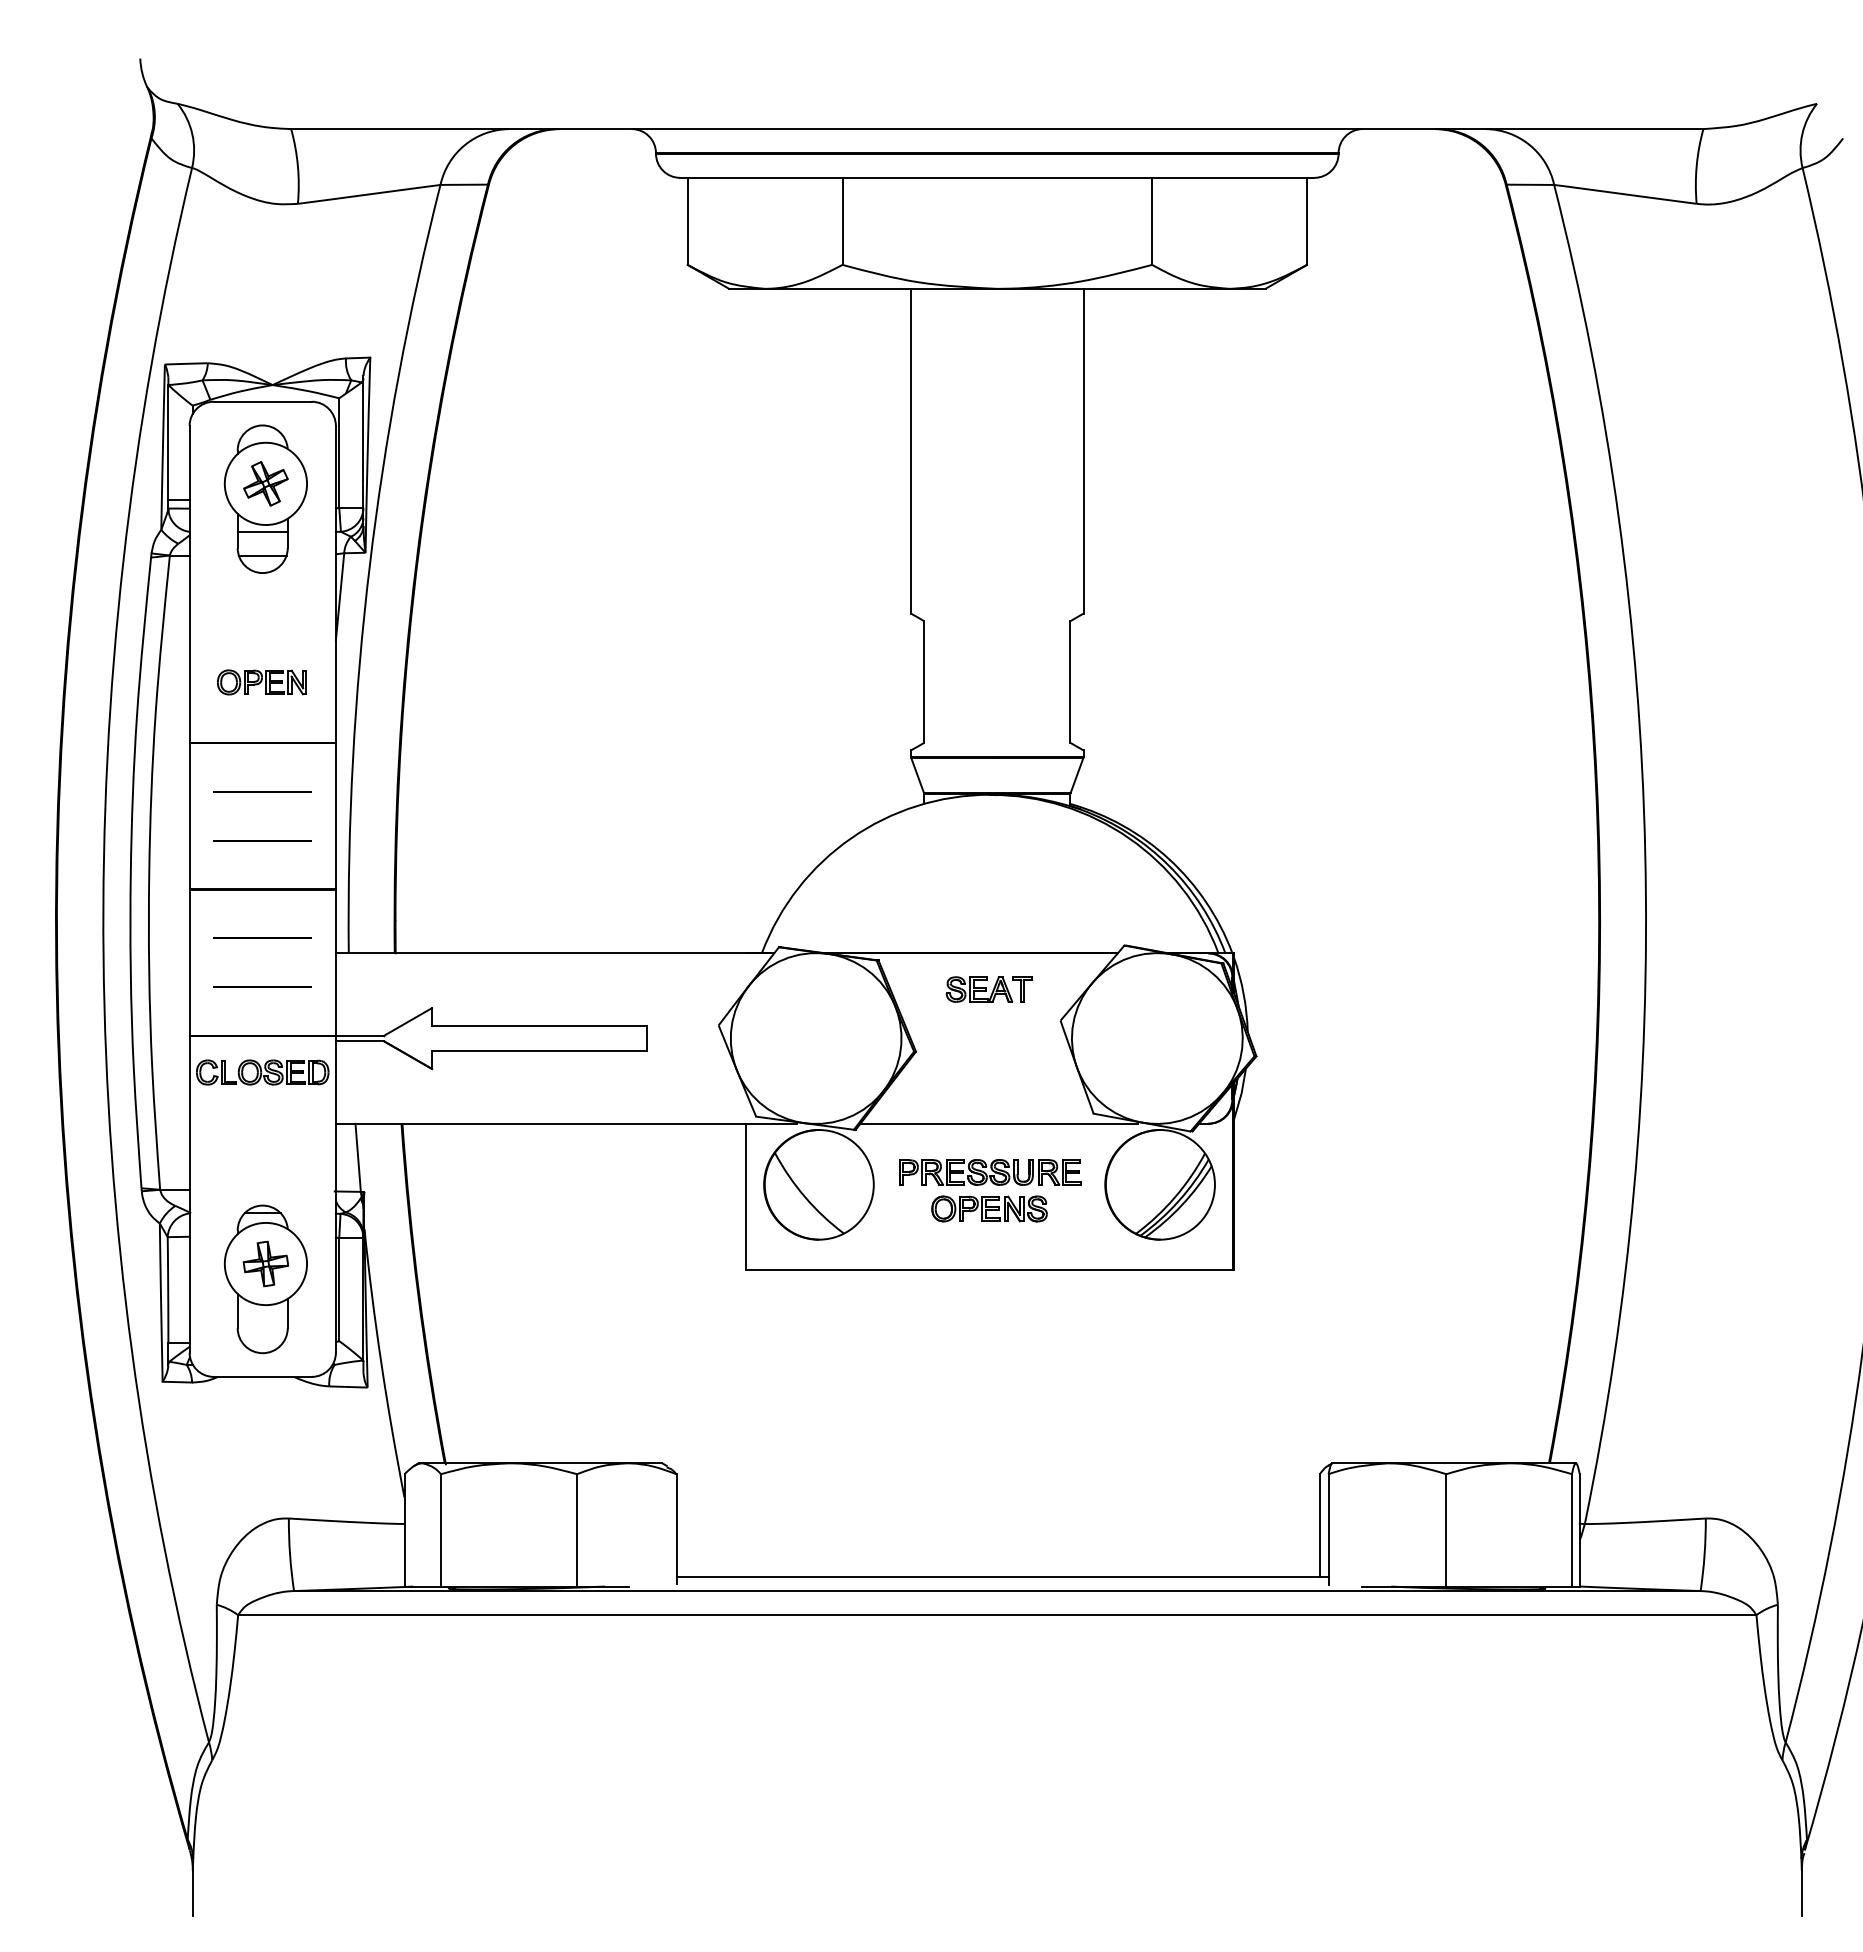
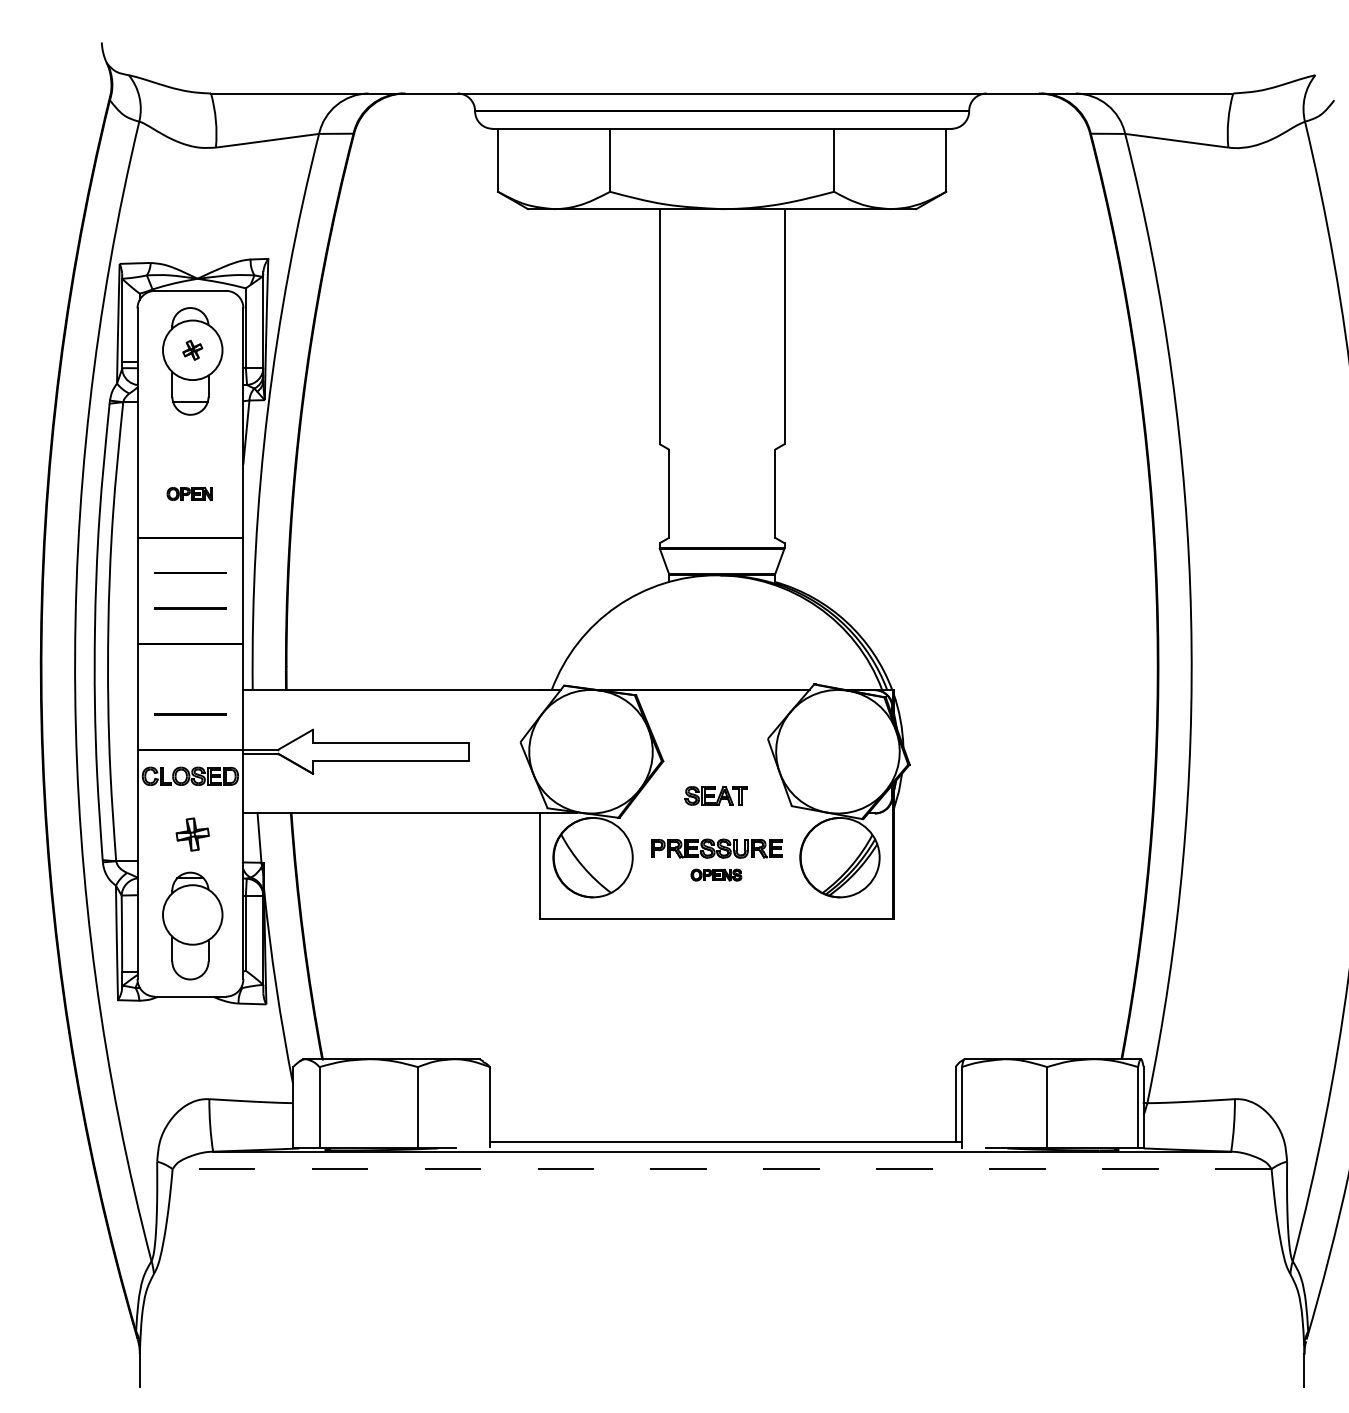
part: (265, 483) -> (192, 350), size x0.6
line: (262, 532) -> (190, 385), removed
part: (261, 682) -> (189, 494), size x0.7
line: (262, 937) -> (190, 678), removed
part: (988, 989) -> (715, 795), moved
line: (998, 1123) -> (722, 813), removed
part: (989, 1208) -> (716, 874), size x0.6
part: (265, 1263) -> (192, 834), moved
line: (996, 1615) -> (721, 1169), solid -> dashed

